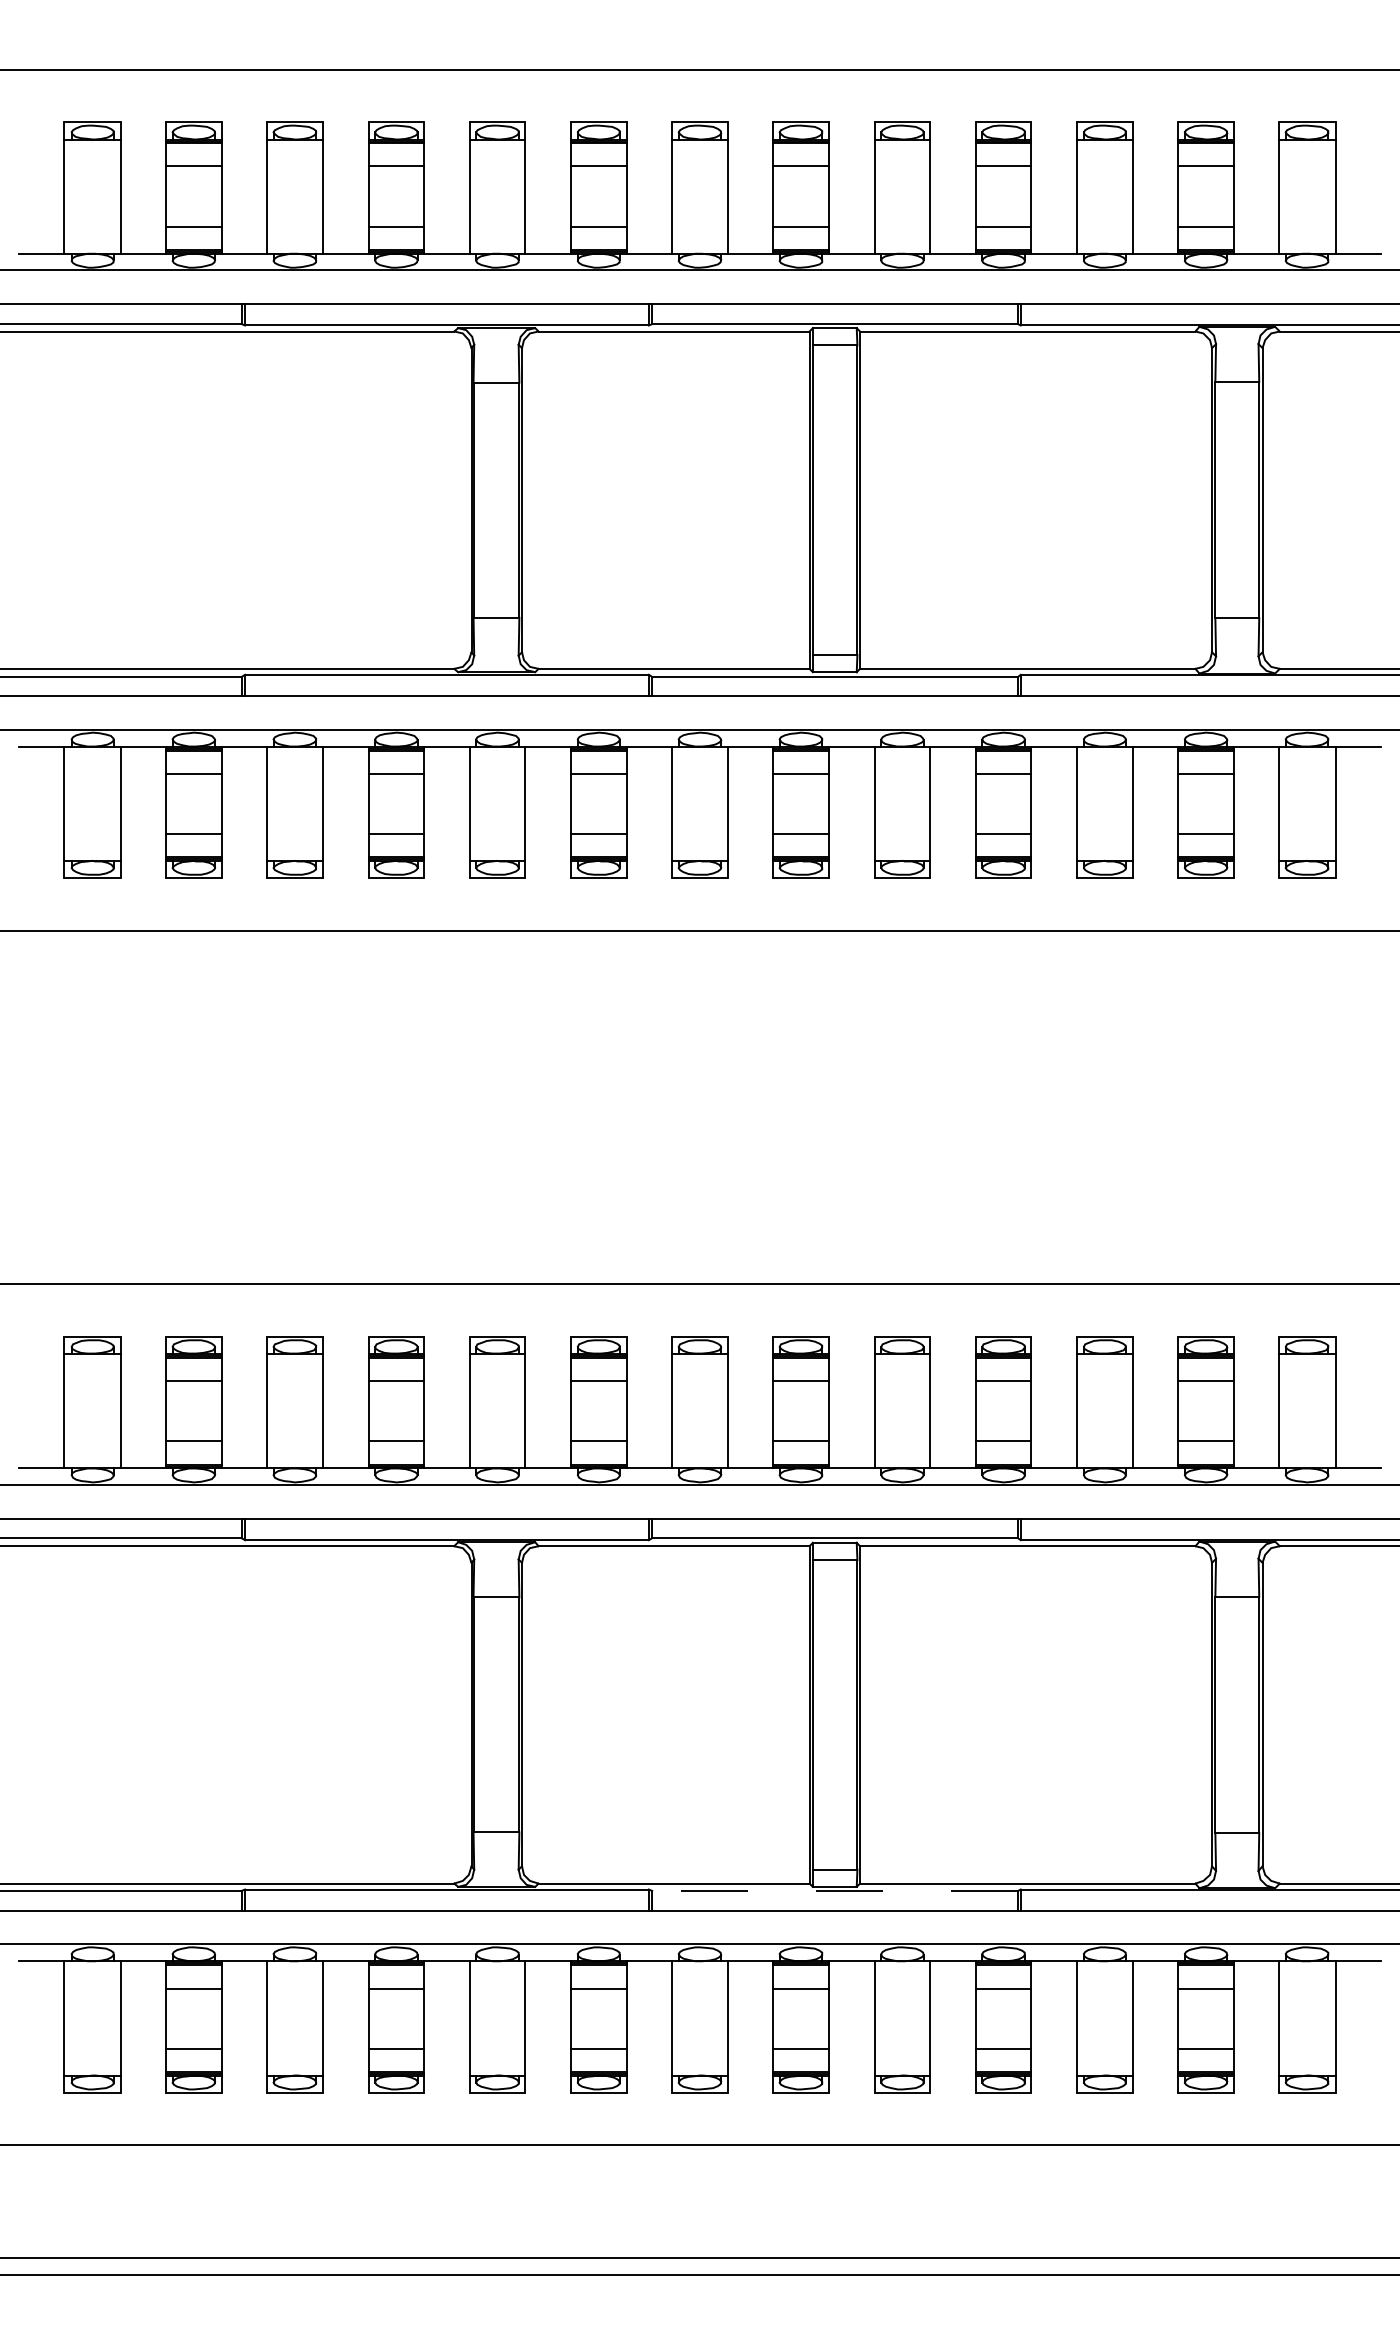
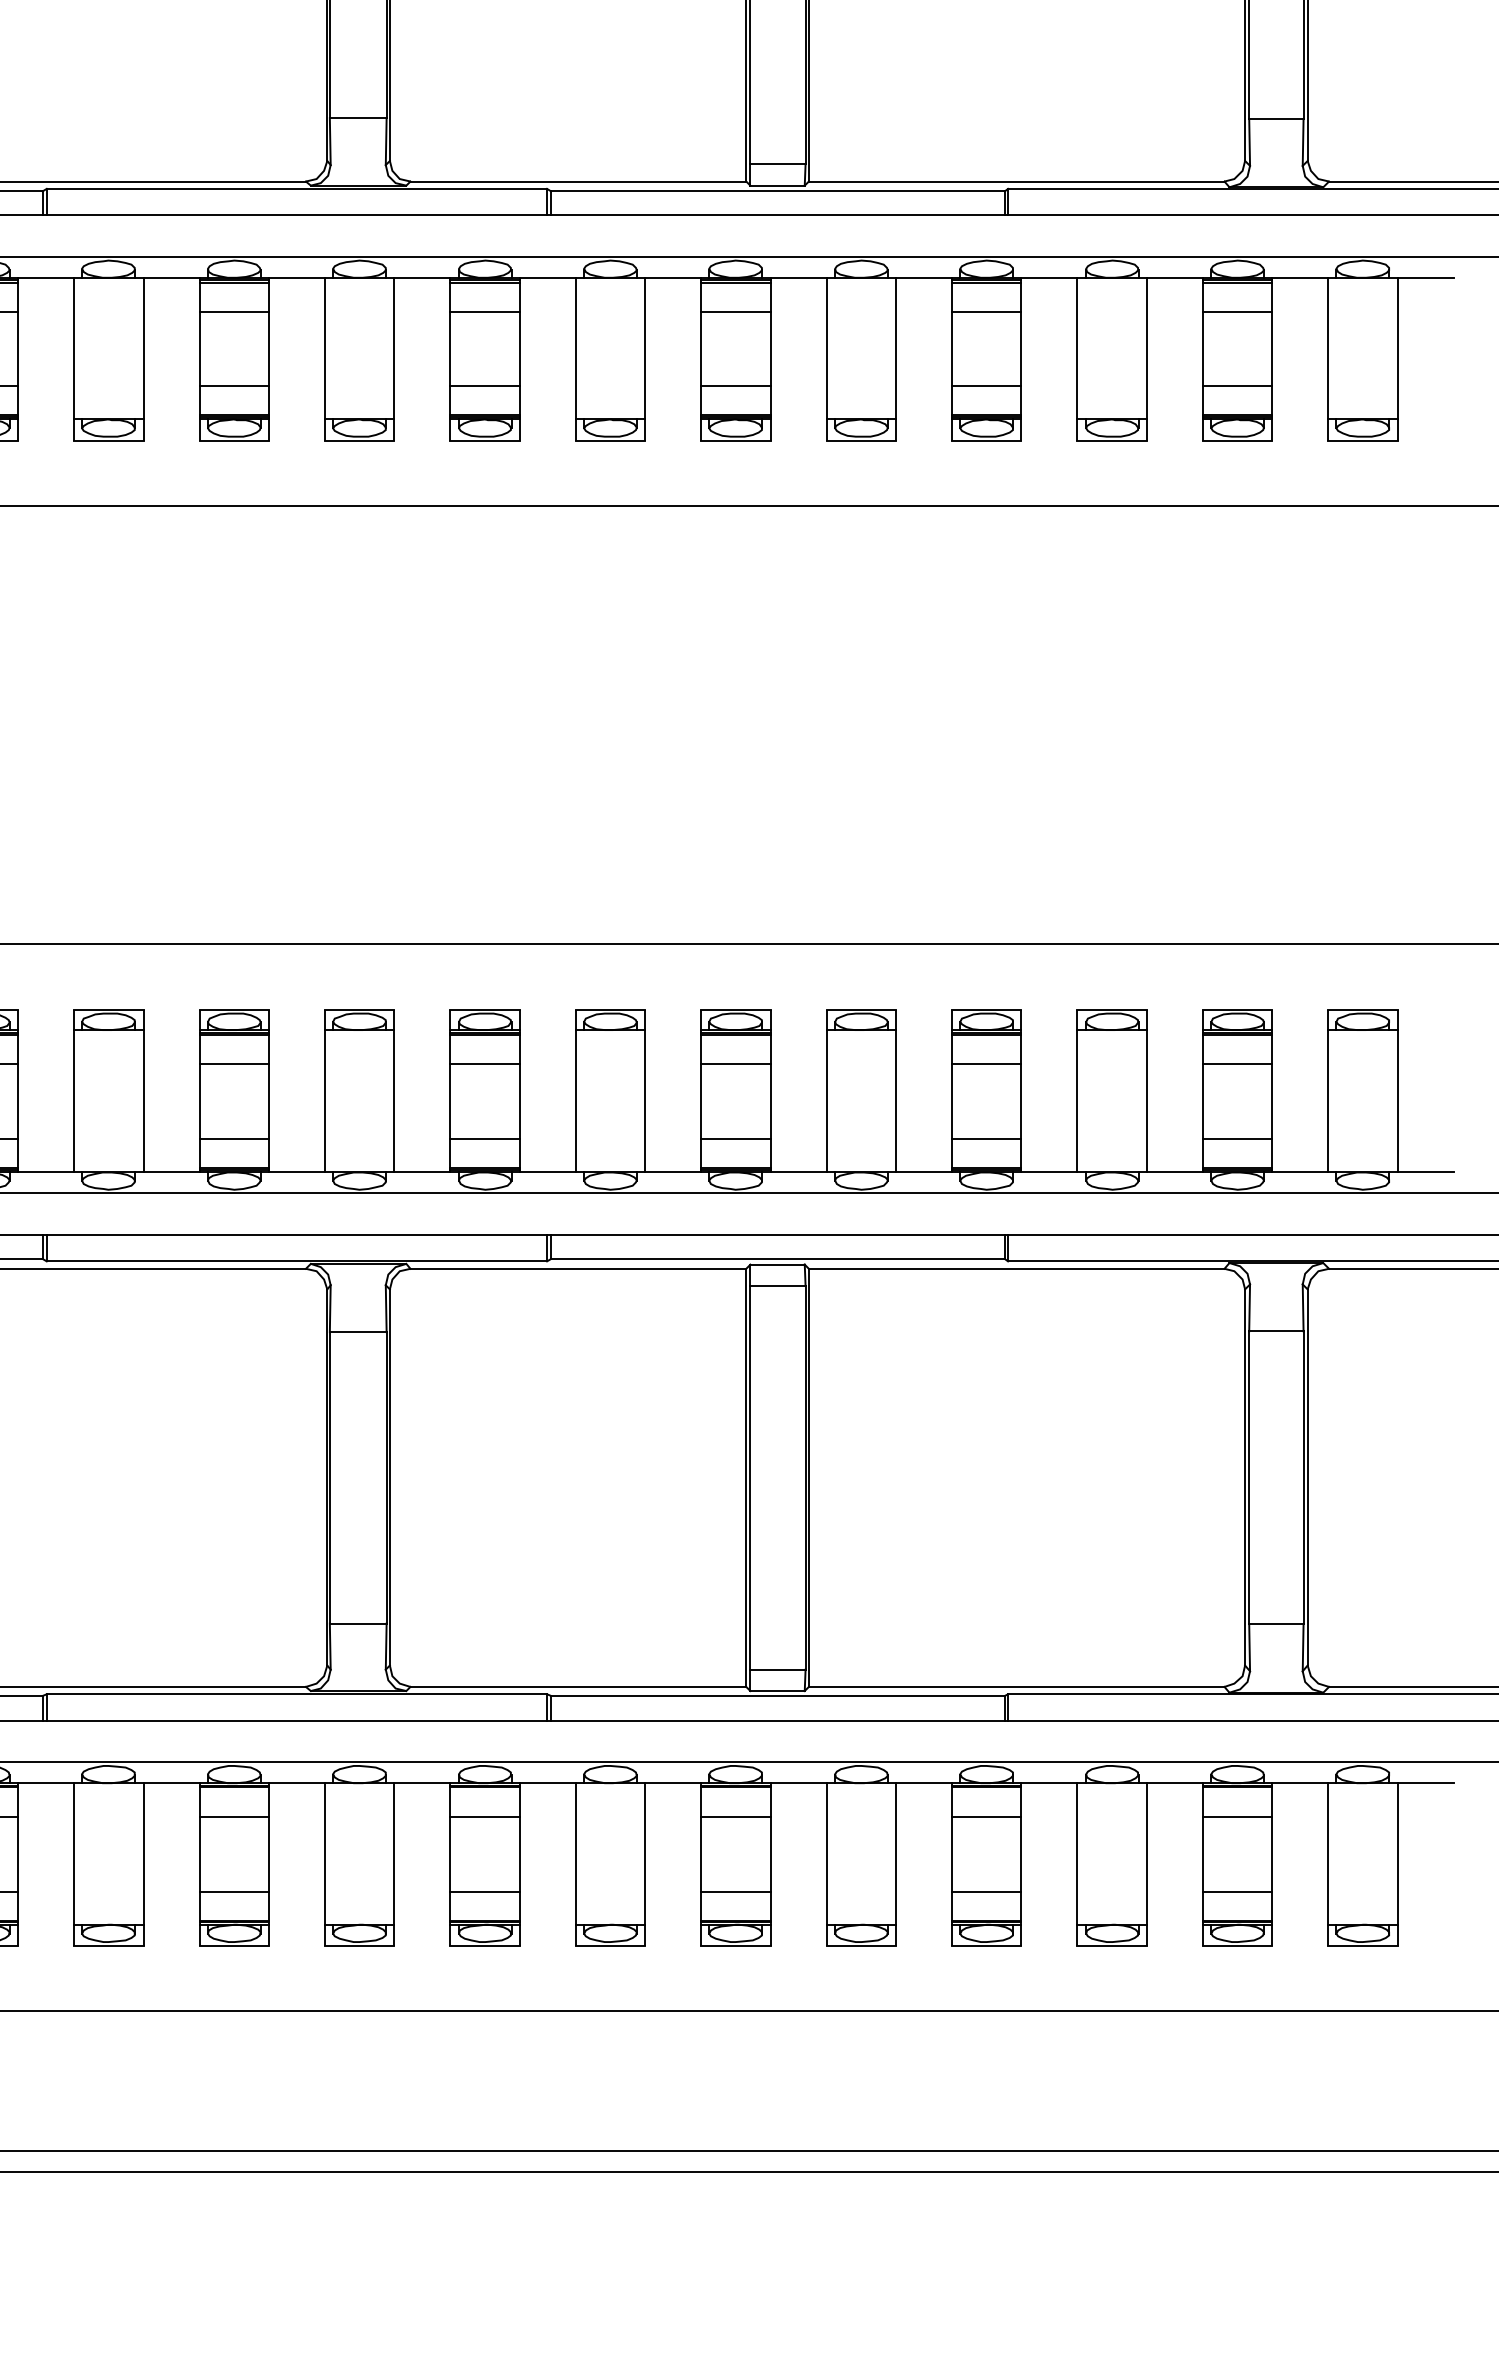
line: (835, 1890) -> (778, 1695), dashed -> solid

